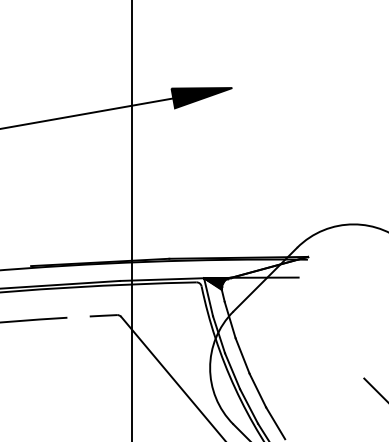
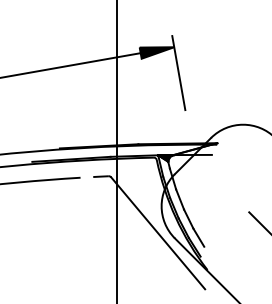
line: (239, 134) -> (178, 73), added

